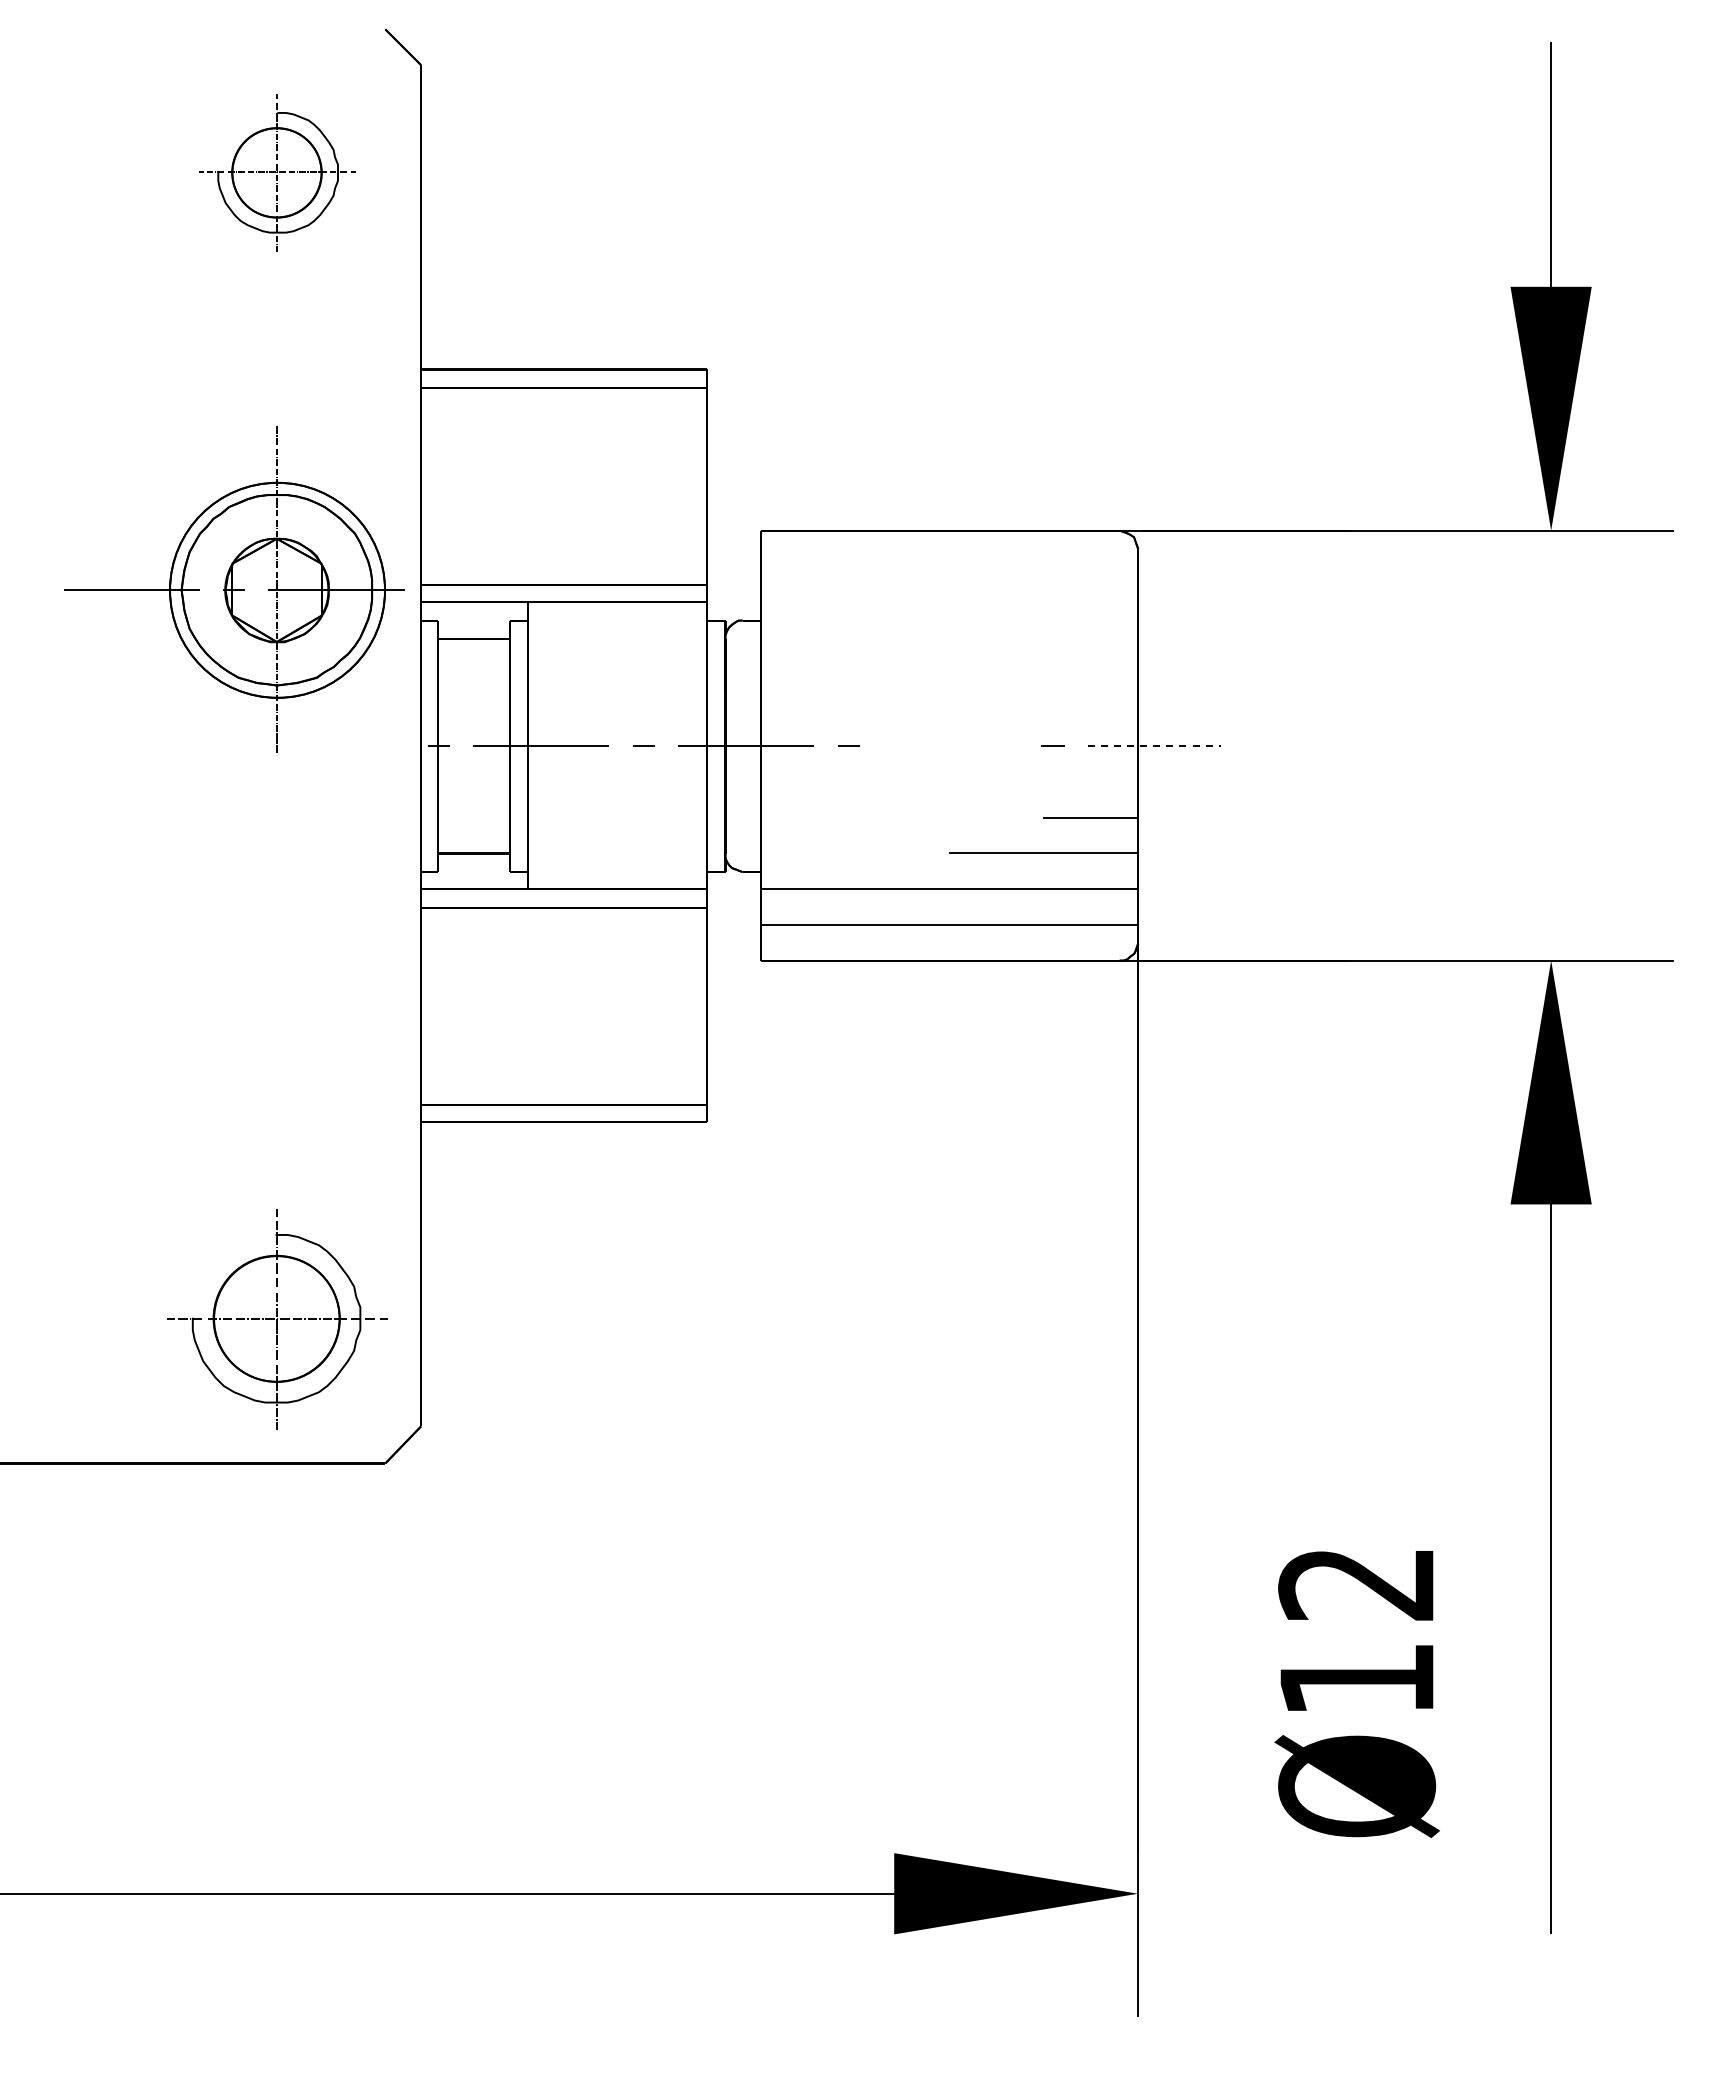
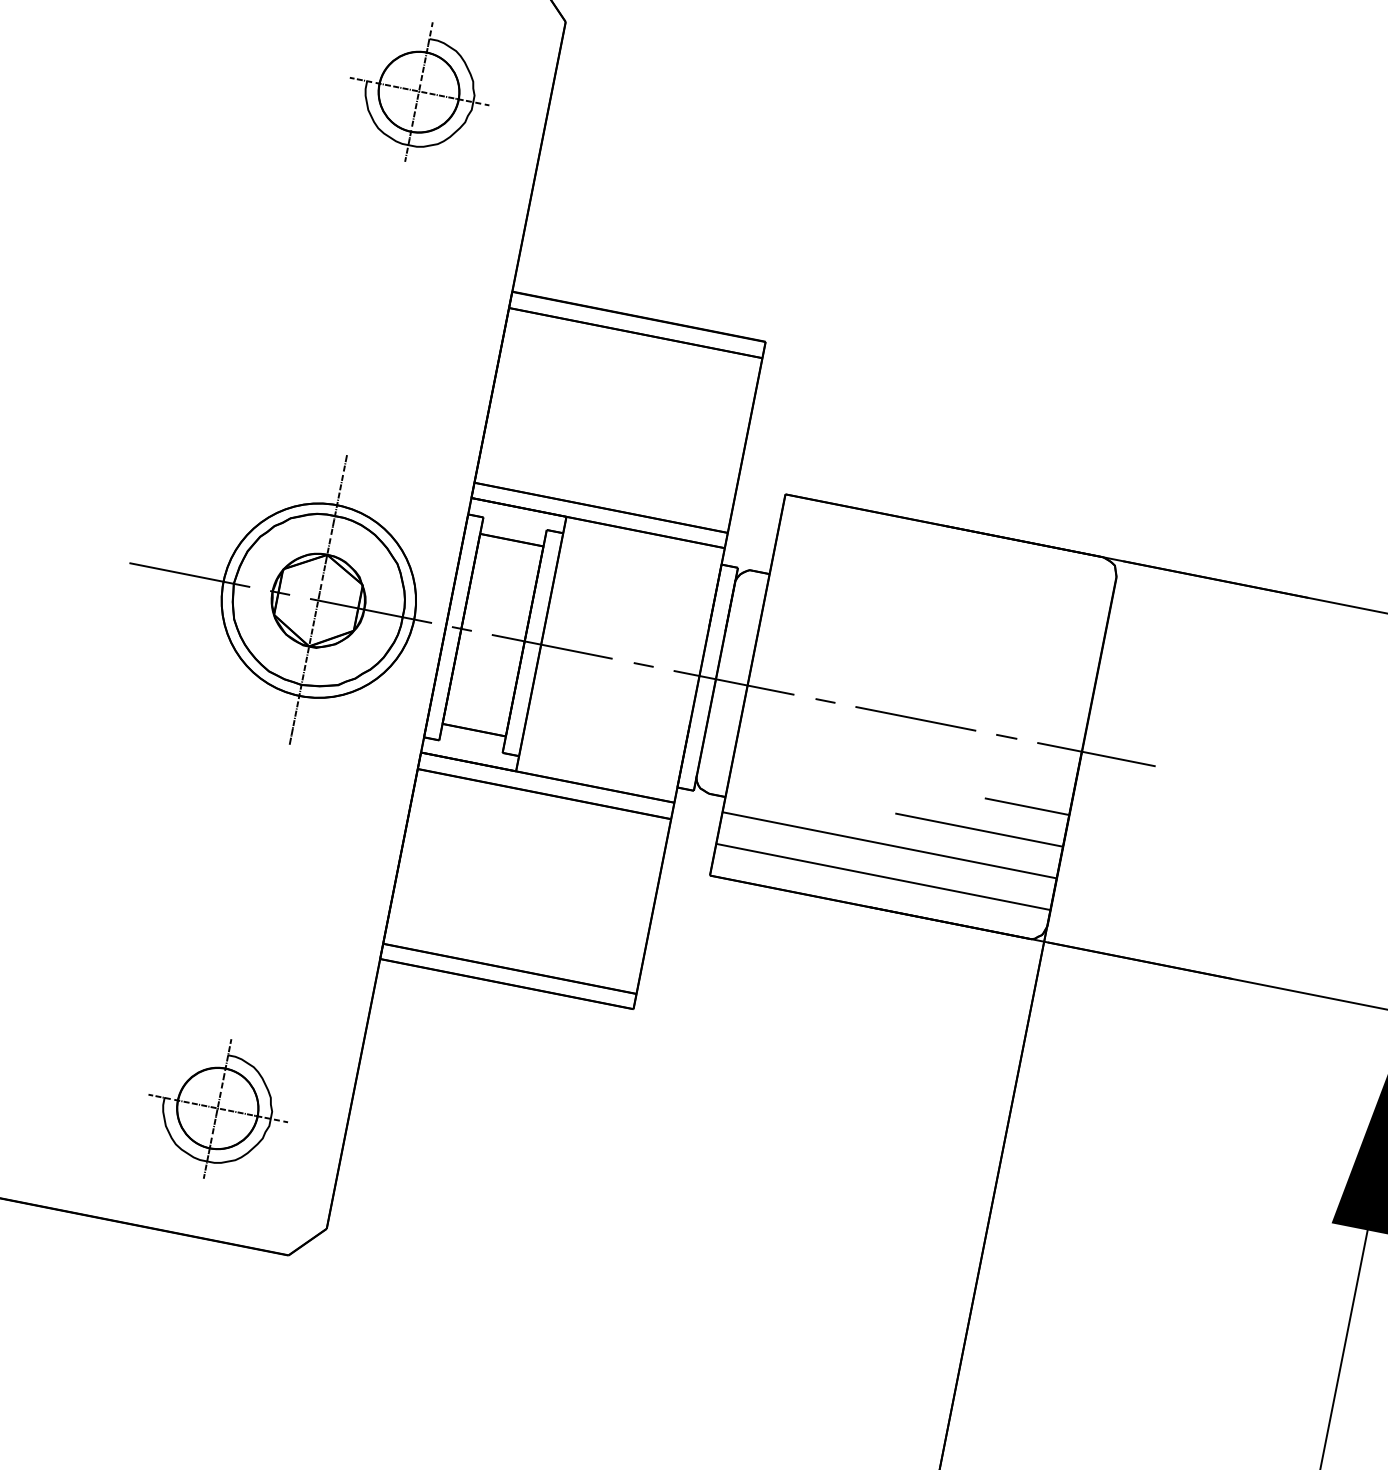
part: (234, 589) -> (280, 592), moved
line: (950, 745) -> (915, 718), added
line: (1154, 746) -> (1096, 754), dashed -> solid
part: (277, 1319) -> (218, 1108), size x0.71

